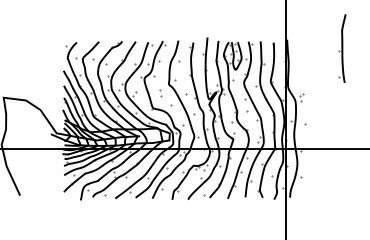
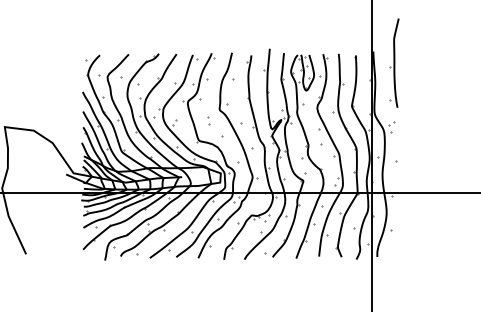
part: (342, 48) -> (394, 63), moved

